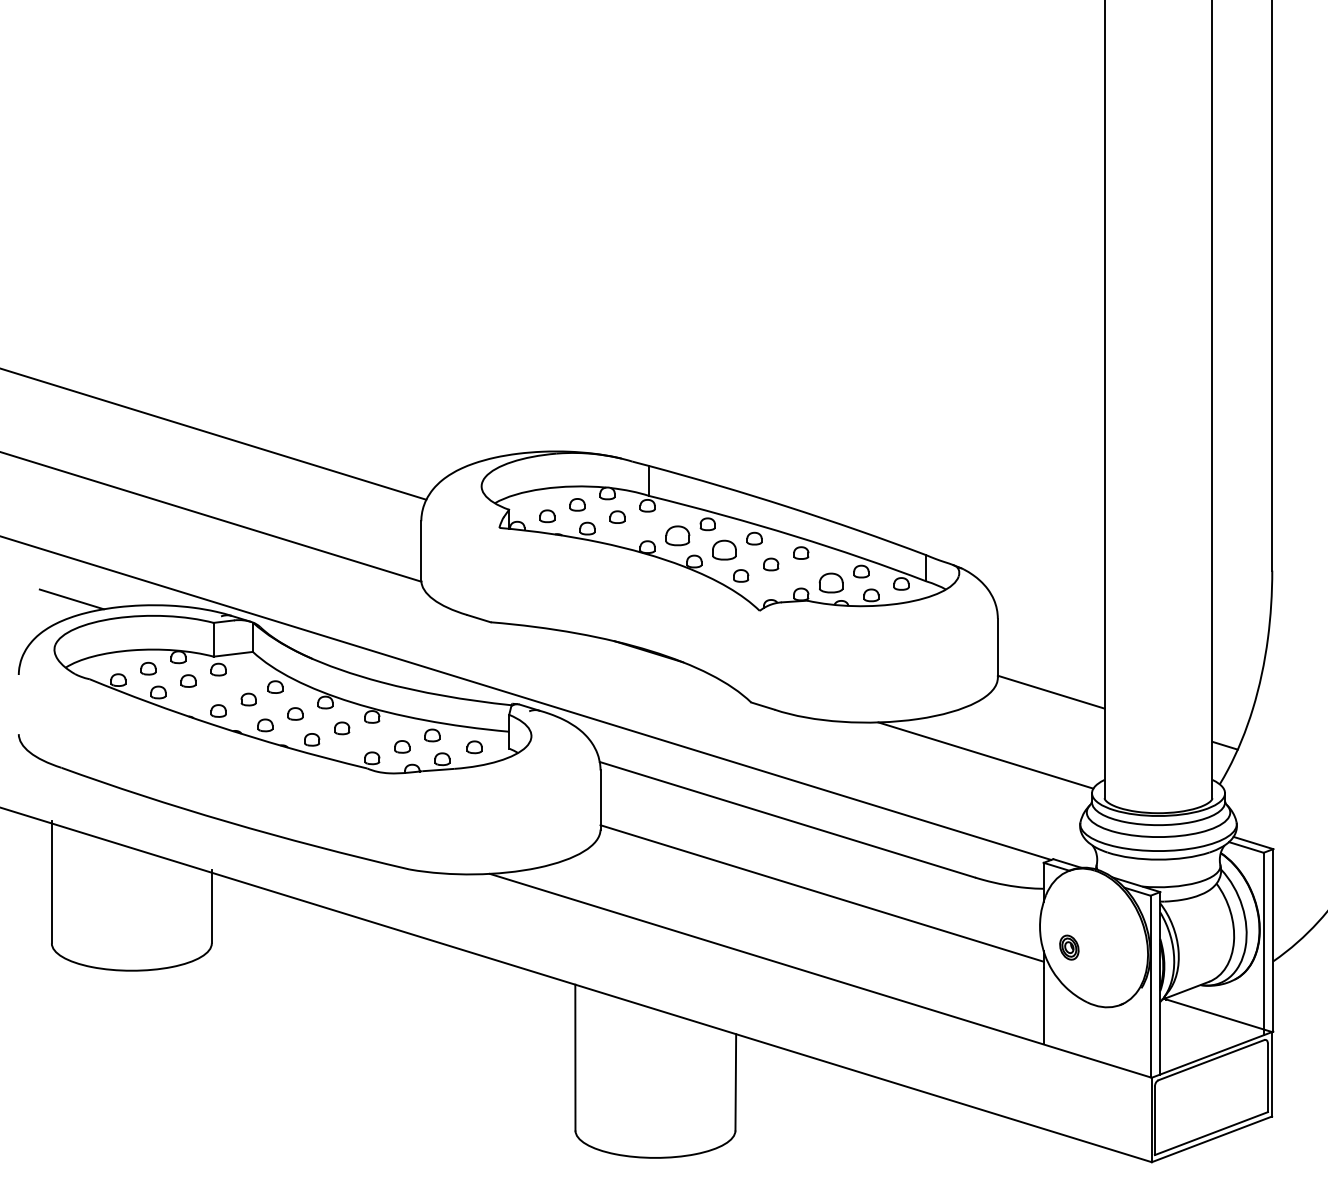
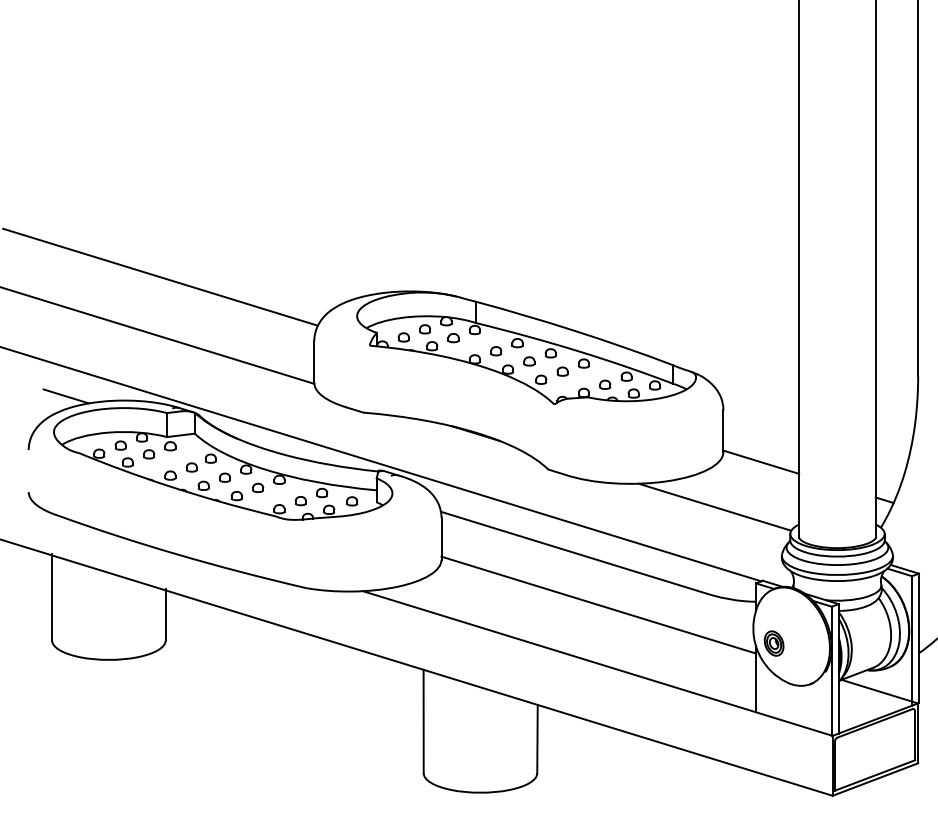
part: (677, 535) -> (496, 351), size x0.62
part: (724, 549) -> (529, 361), size x0.62
part: (831, 582) -> (605, 384), size x0.62
part: (1069, 947) -> (774, 643), size x1.43

